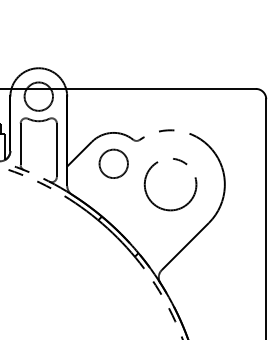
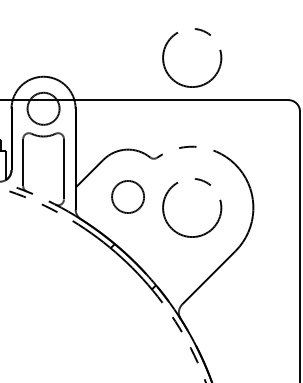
circle: (170, 51) -> (192, 57), added
circle: (113, 163) -> (127, 196), moved

